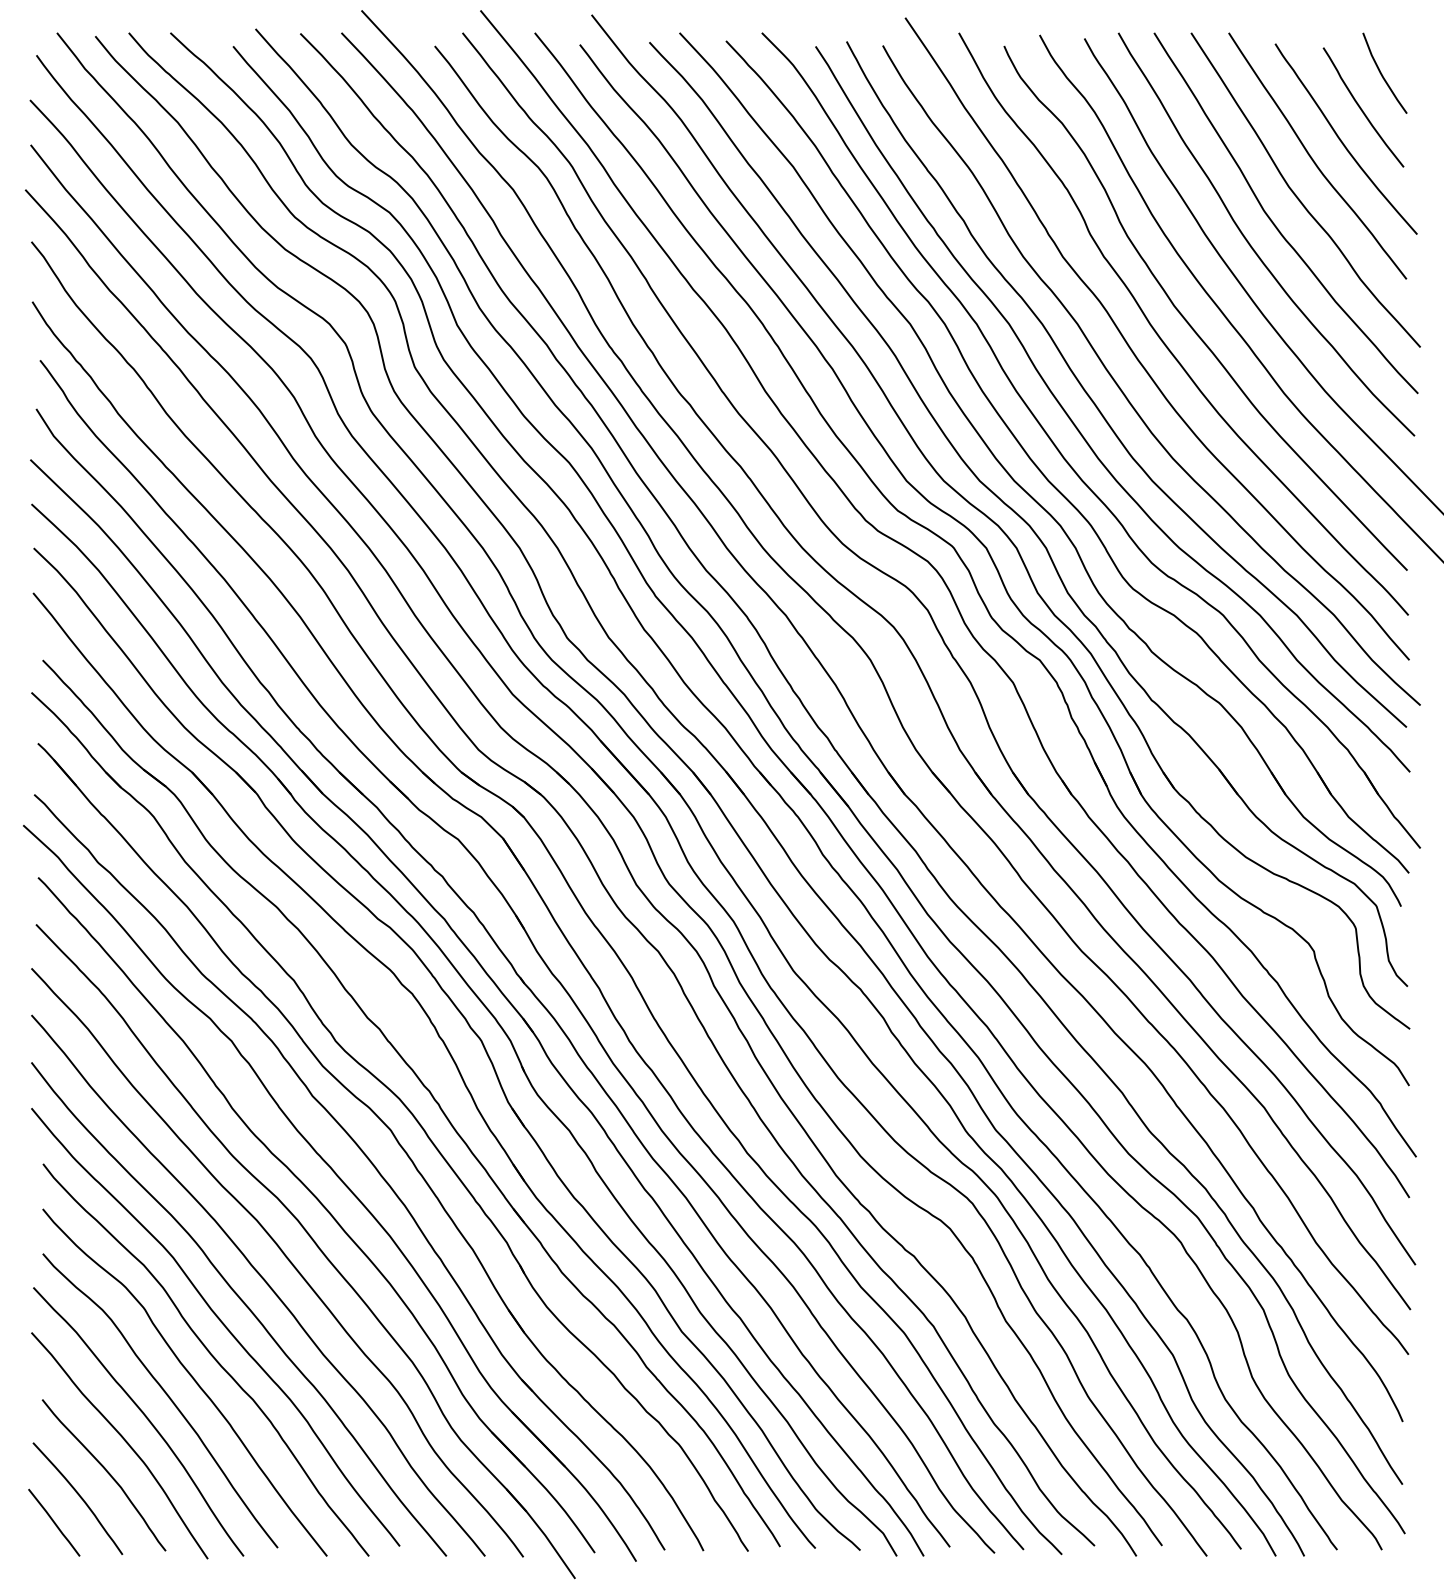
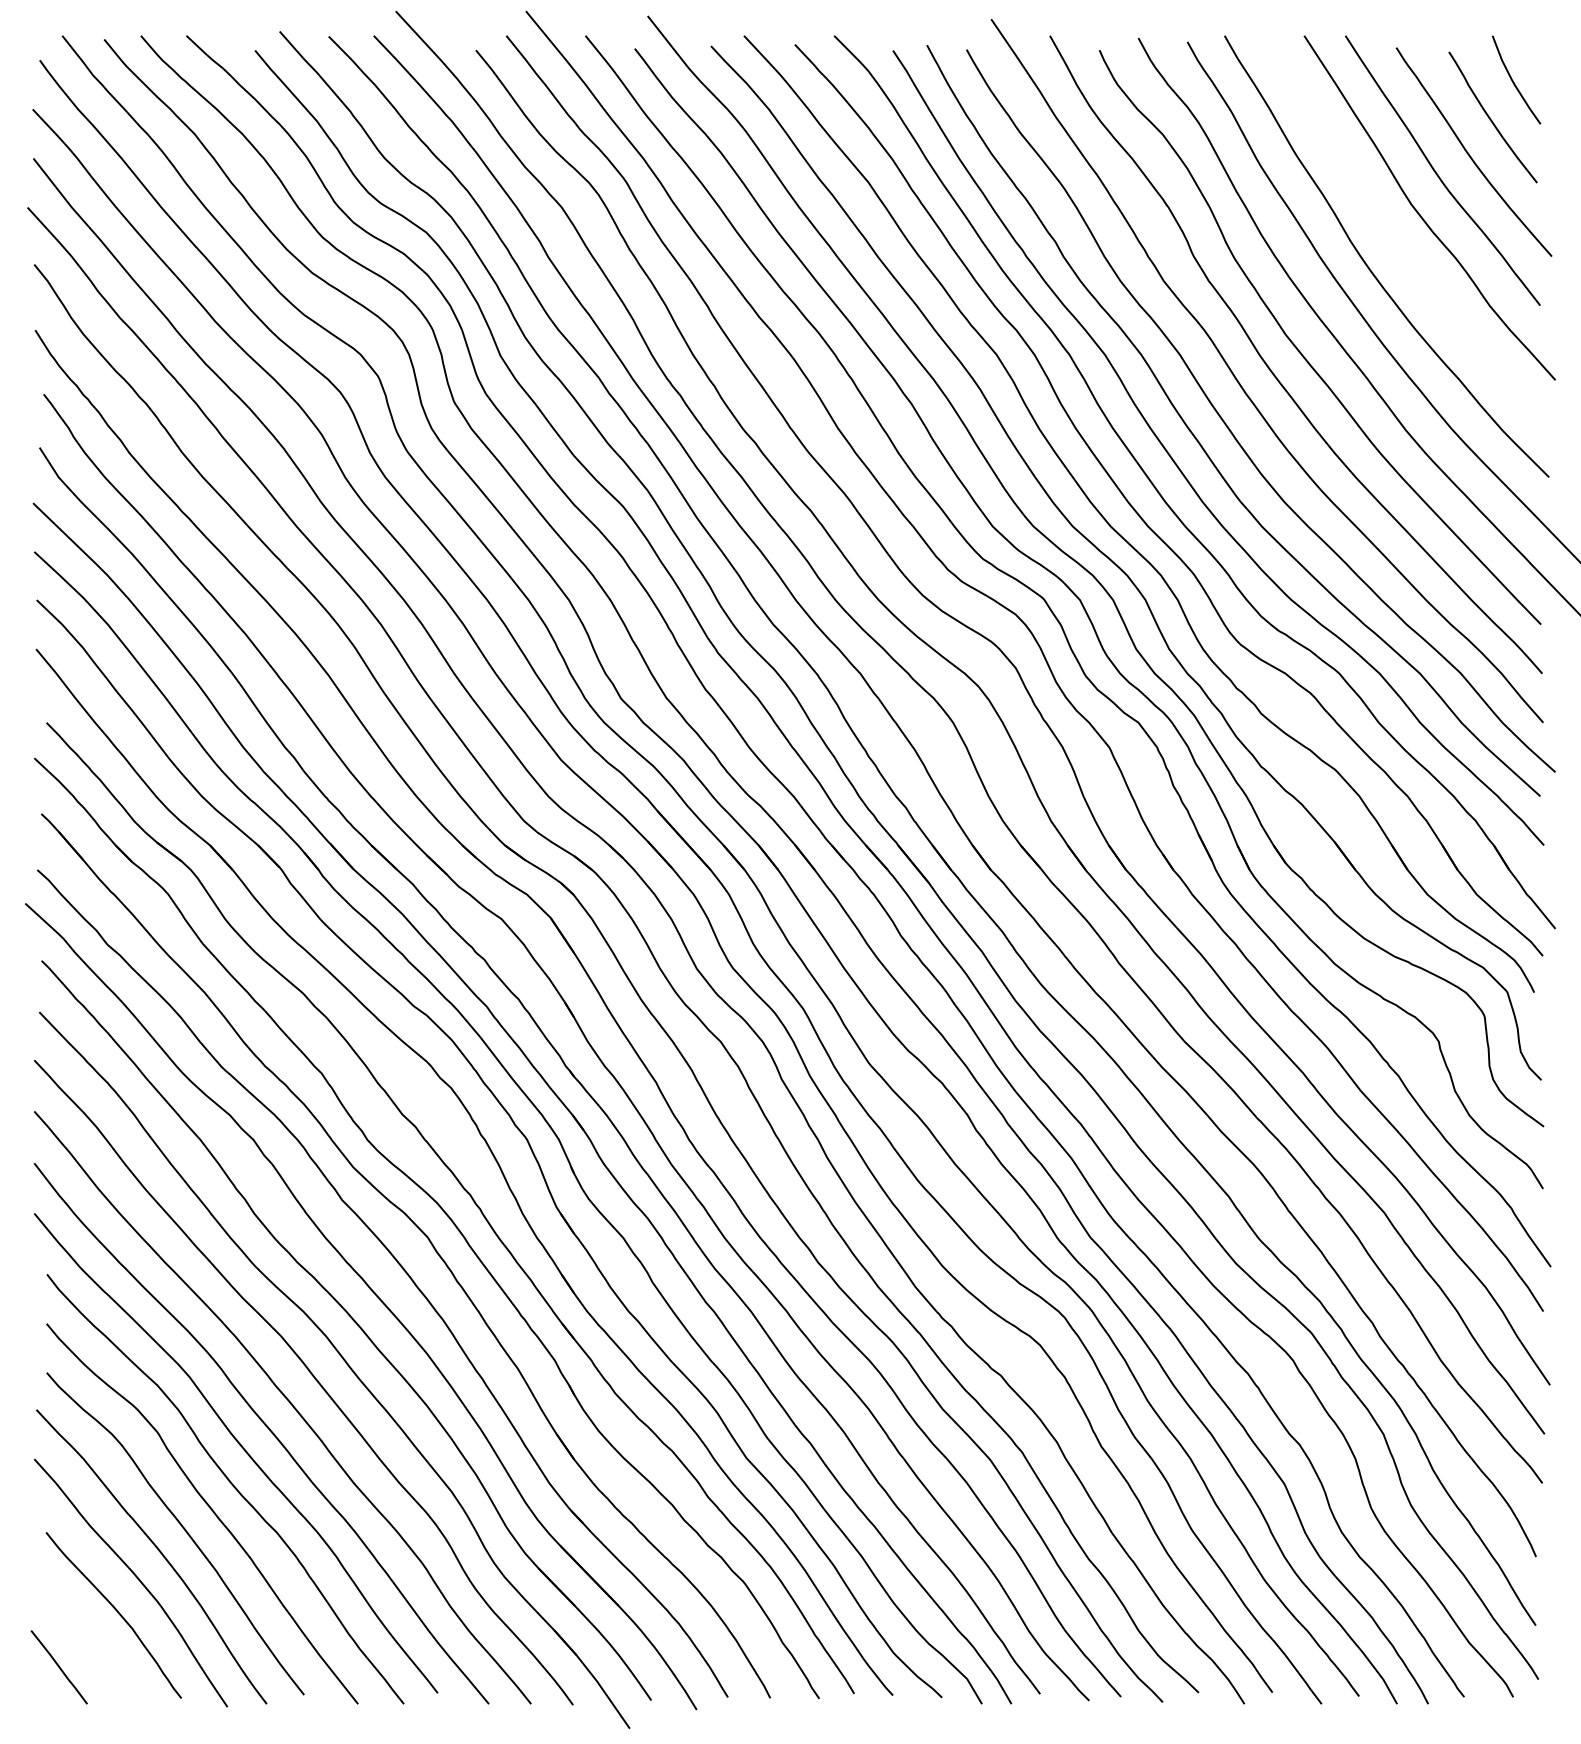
curve: (1273, 221) -> (1394, 242), removed
curve: (79, 1497) -> (86, 1639), removed

